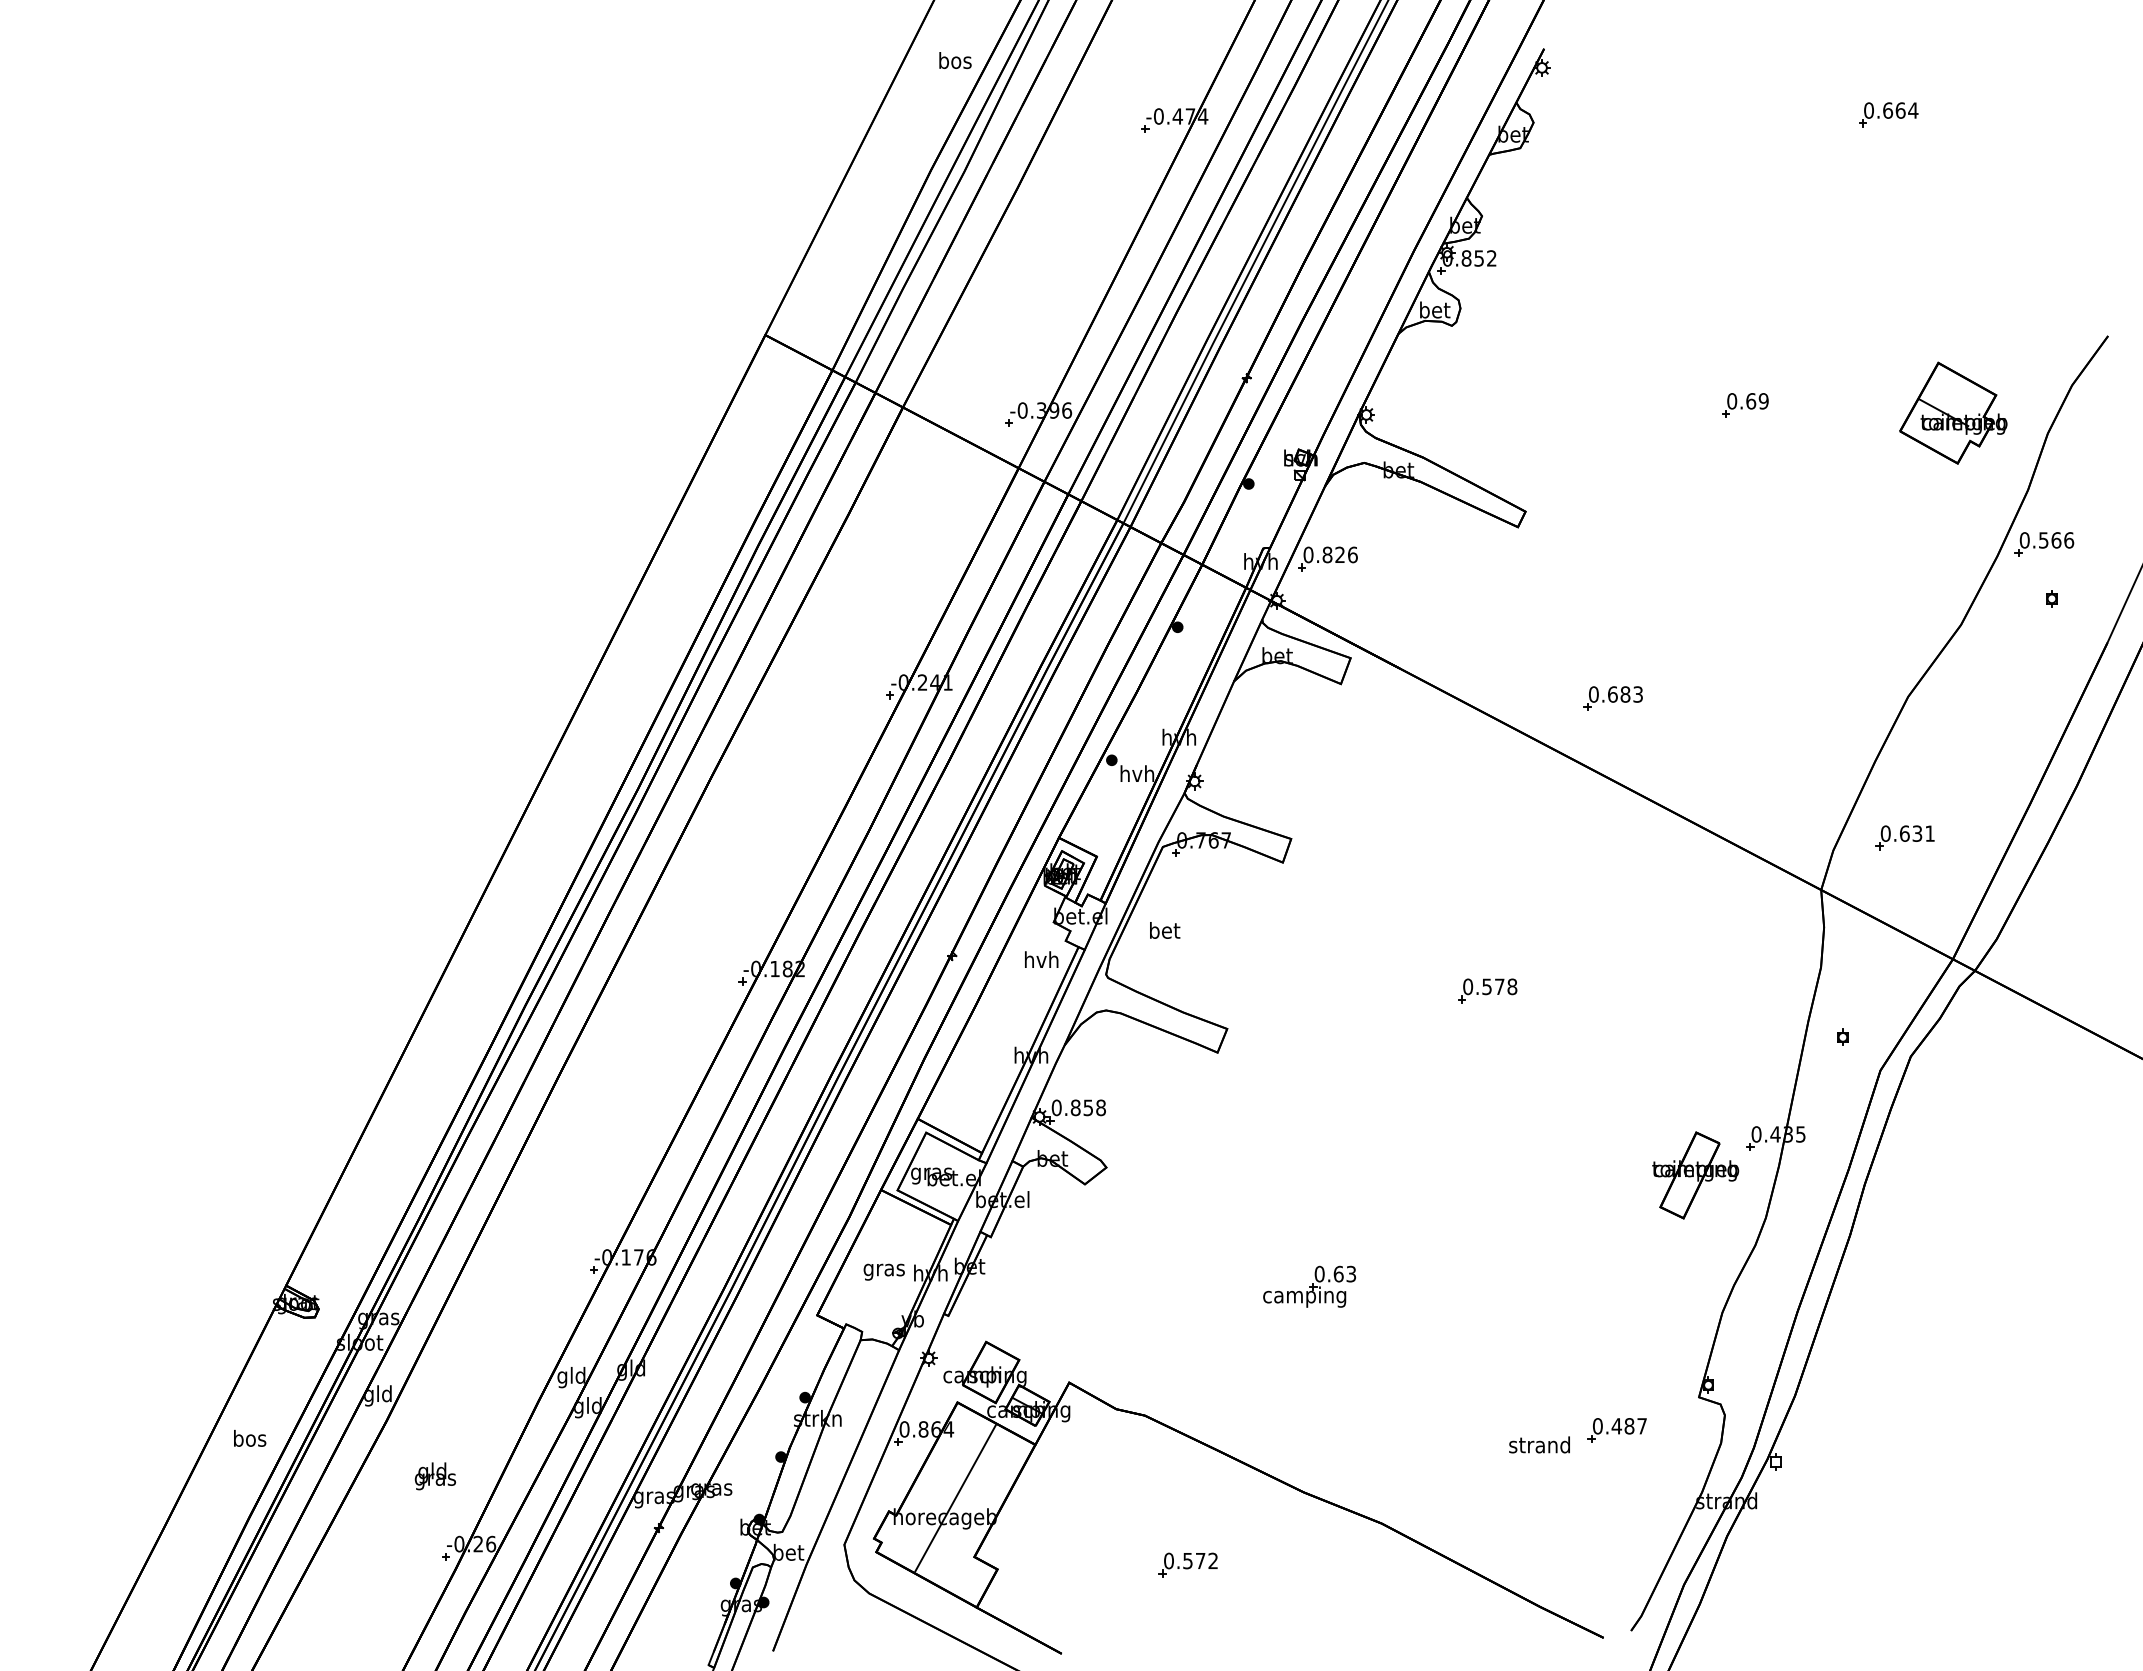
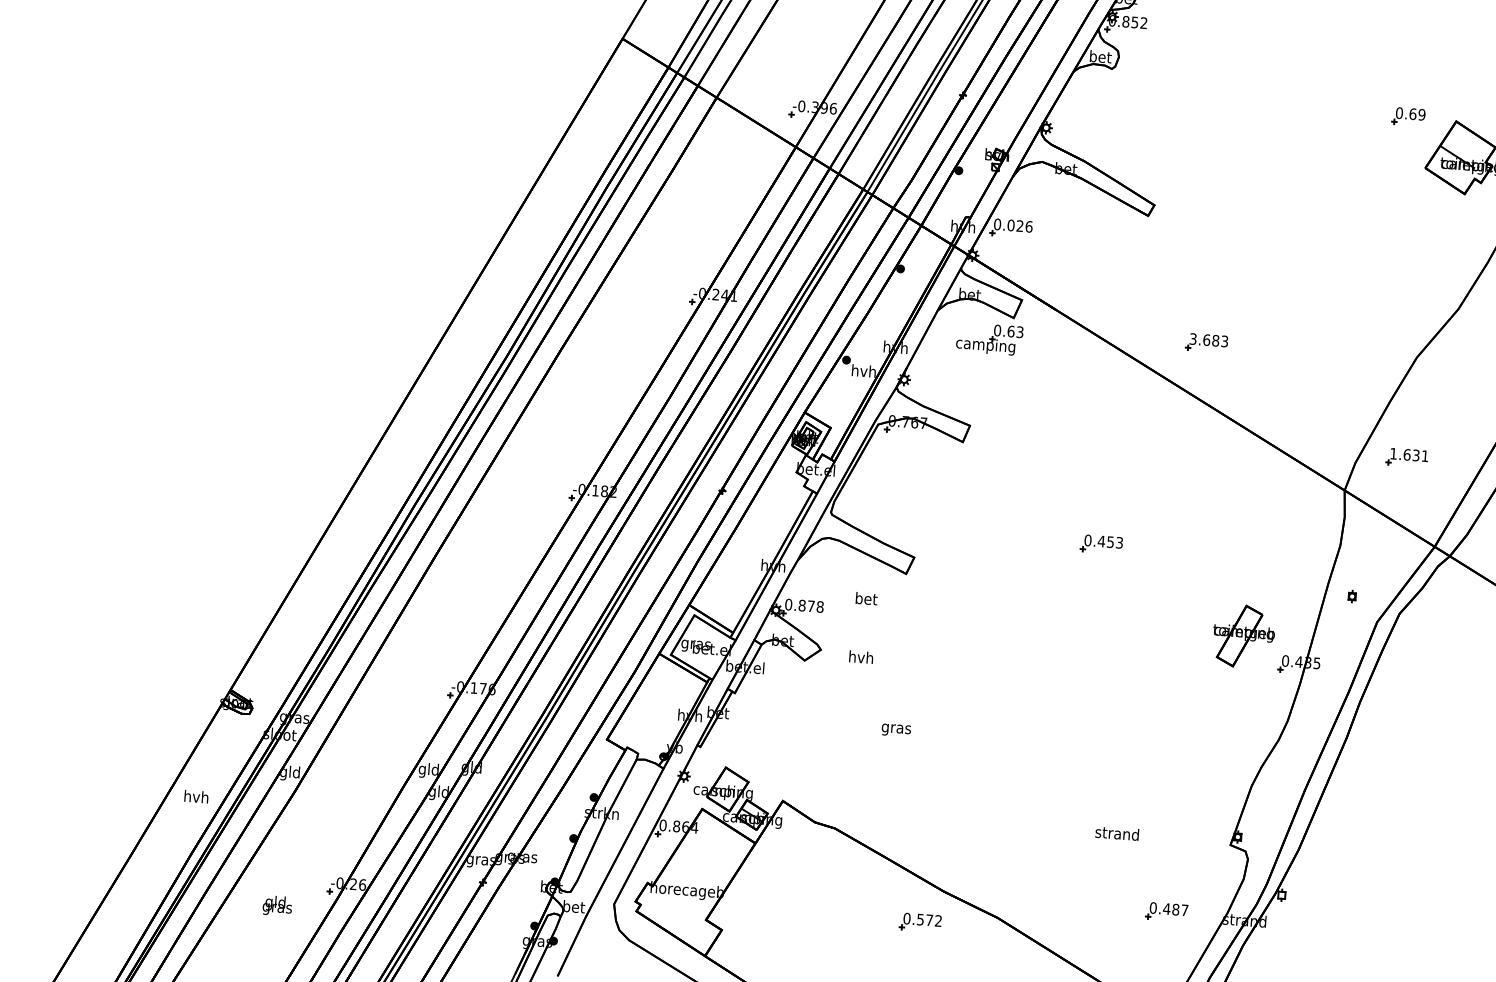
part: (1745, 405) -> (1408, 116), moved
text: (1327, 554) -> (1011, 225), 0.826 -> 0.026
text: (1593, 694) -> (1192, 339), 0.683 -> 3.683
text: (1885, 833) -> (1393, 453), 0.631 -> 1.631
text: (1165, 930) -> (867, 598), moved
text: (1041, 959) -> (861, 657), moved
text: (1499, 986) -> (1110, 541), 0.578 -> 0.453
text: (1087, 1107) -> (810, 606), 0.858 -> 0.878
part: (1695, 1175) -> (1243, 636), moved
text: (883, 1271) -> (895, 729), moved
part: (1309, 1286) -> (989, 338), moved
part: (1616, 1430) -> (1166, 912), moved
text: (249, 1437) -> (196, 796), bos -> hvh
text: (1539, 1444) -> (1117, 833), moved
text: (434, 1476) -> (276, 906), moved
line: (955, 1498) -> (695, 877), removed
part: (1187, 1564) -> (920, 922), moved

